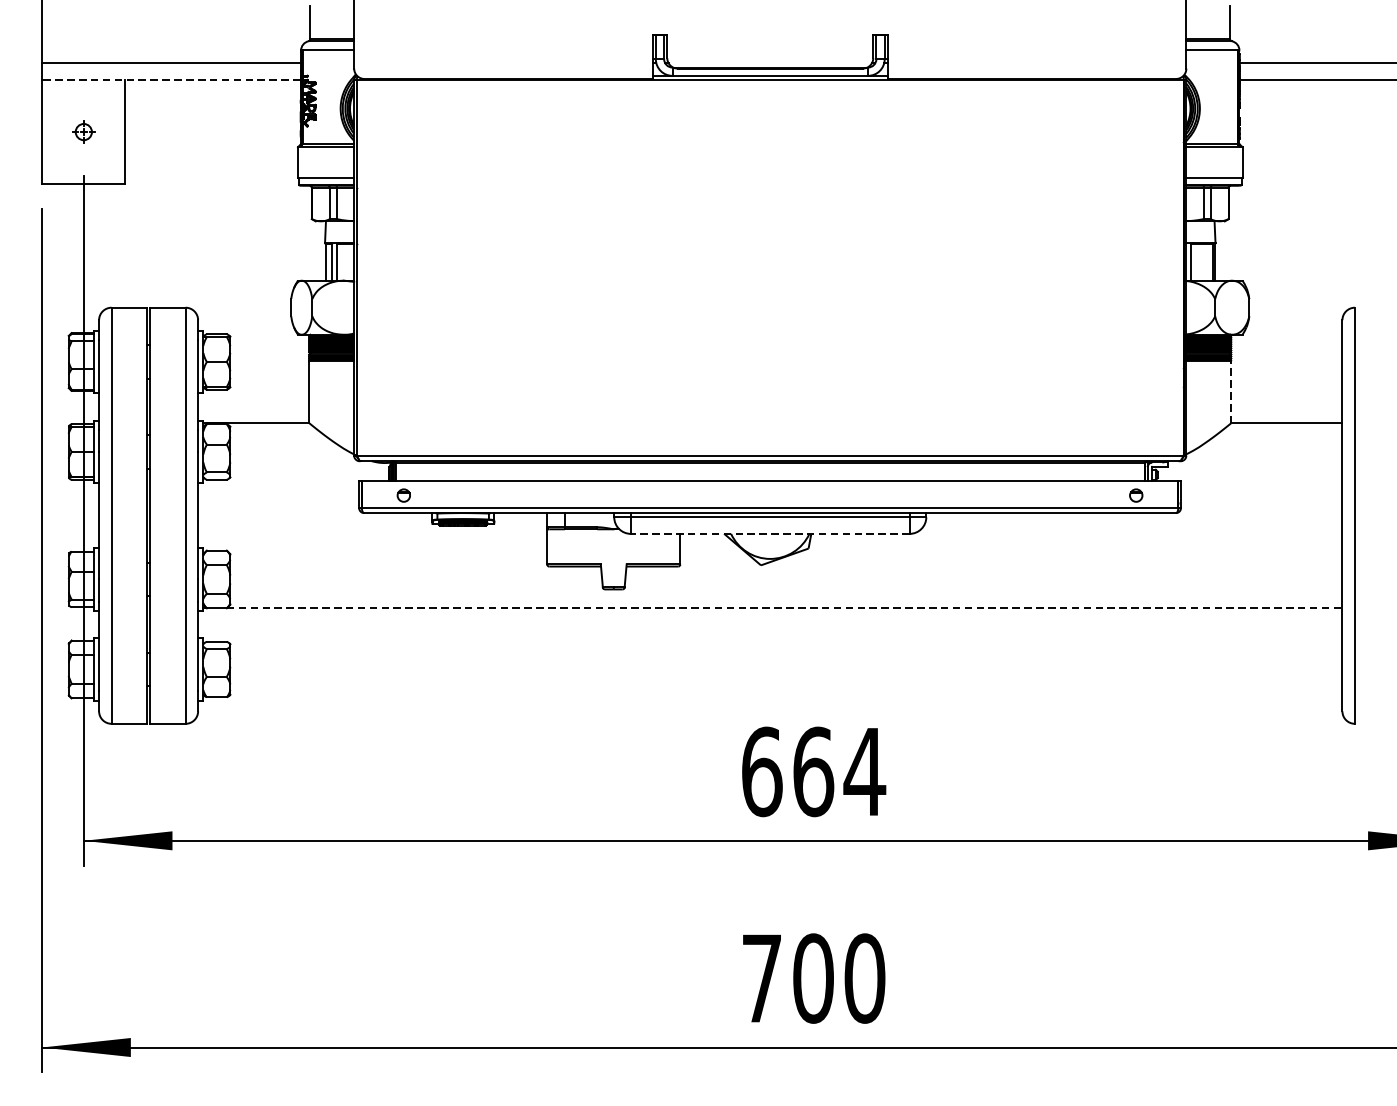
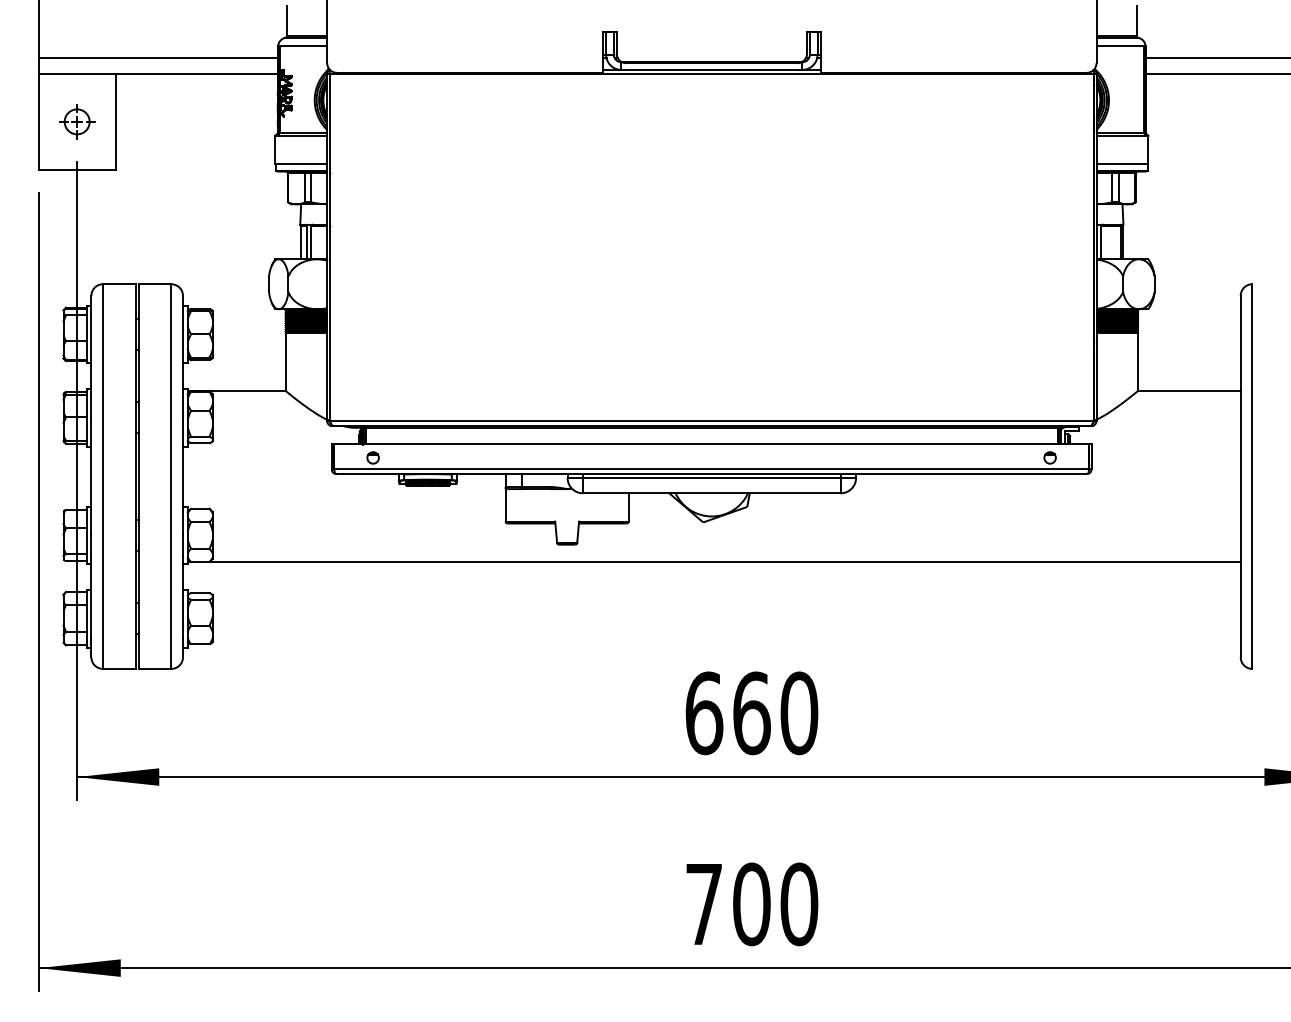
line: (171, 79) -> (158, 73), dashed -> solid
part: (84, 131) -> (77, 121), size x1.67
line: (1230, 392) -> (1137, 362), dashed -> solid
line: (769, 534) -> (711, 493), dashed -> solid
line: (785, 608) -> (725, 562), dashed -> solid
text: (865, 772) -> (799, 713), 664 -> 660

